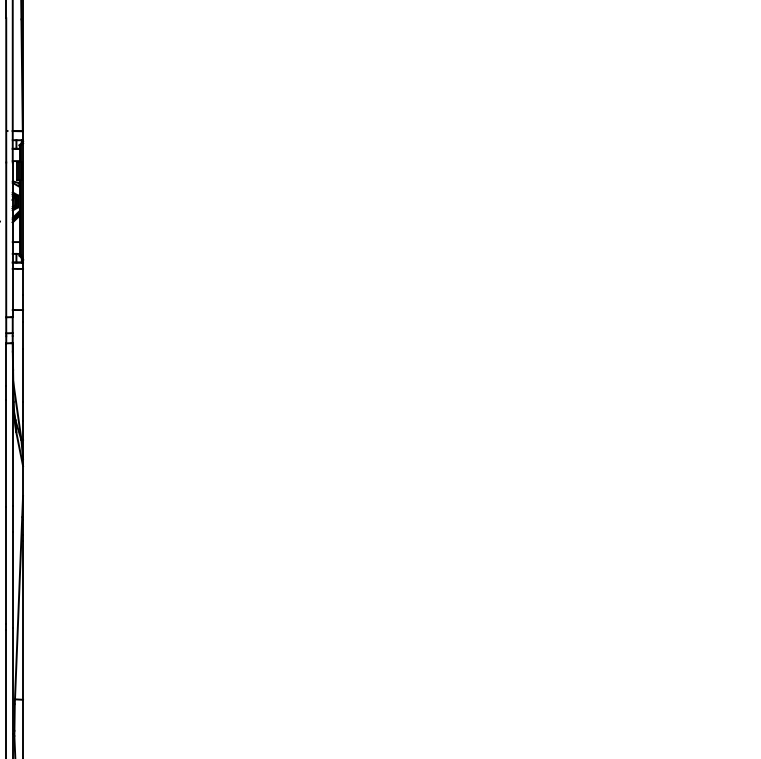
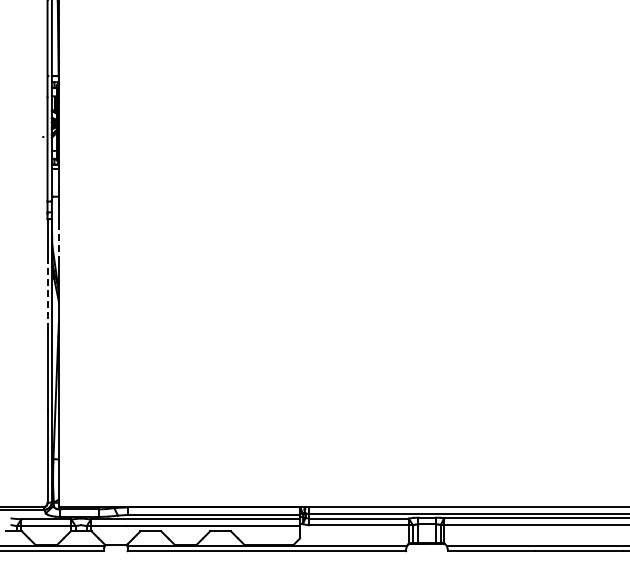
line: (22, 376) -> (58, 241), solid -> dashed
line: (6, 452) -> (47, 292), solid -> dashed

